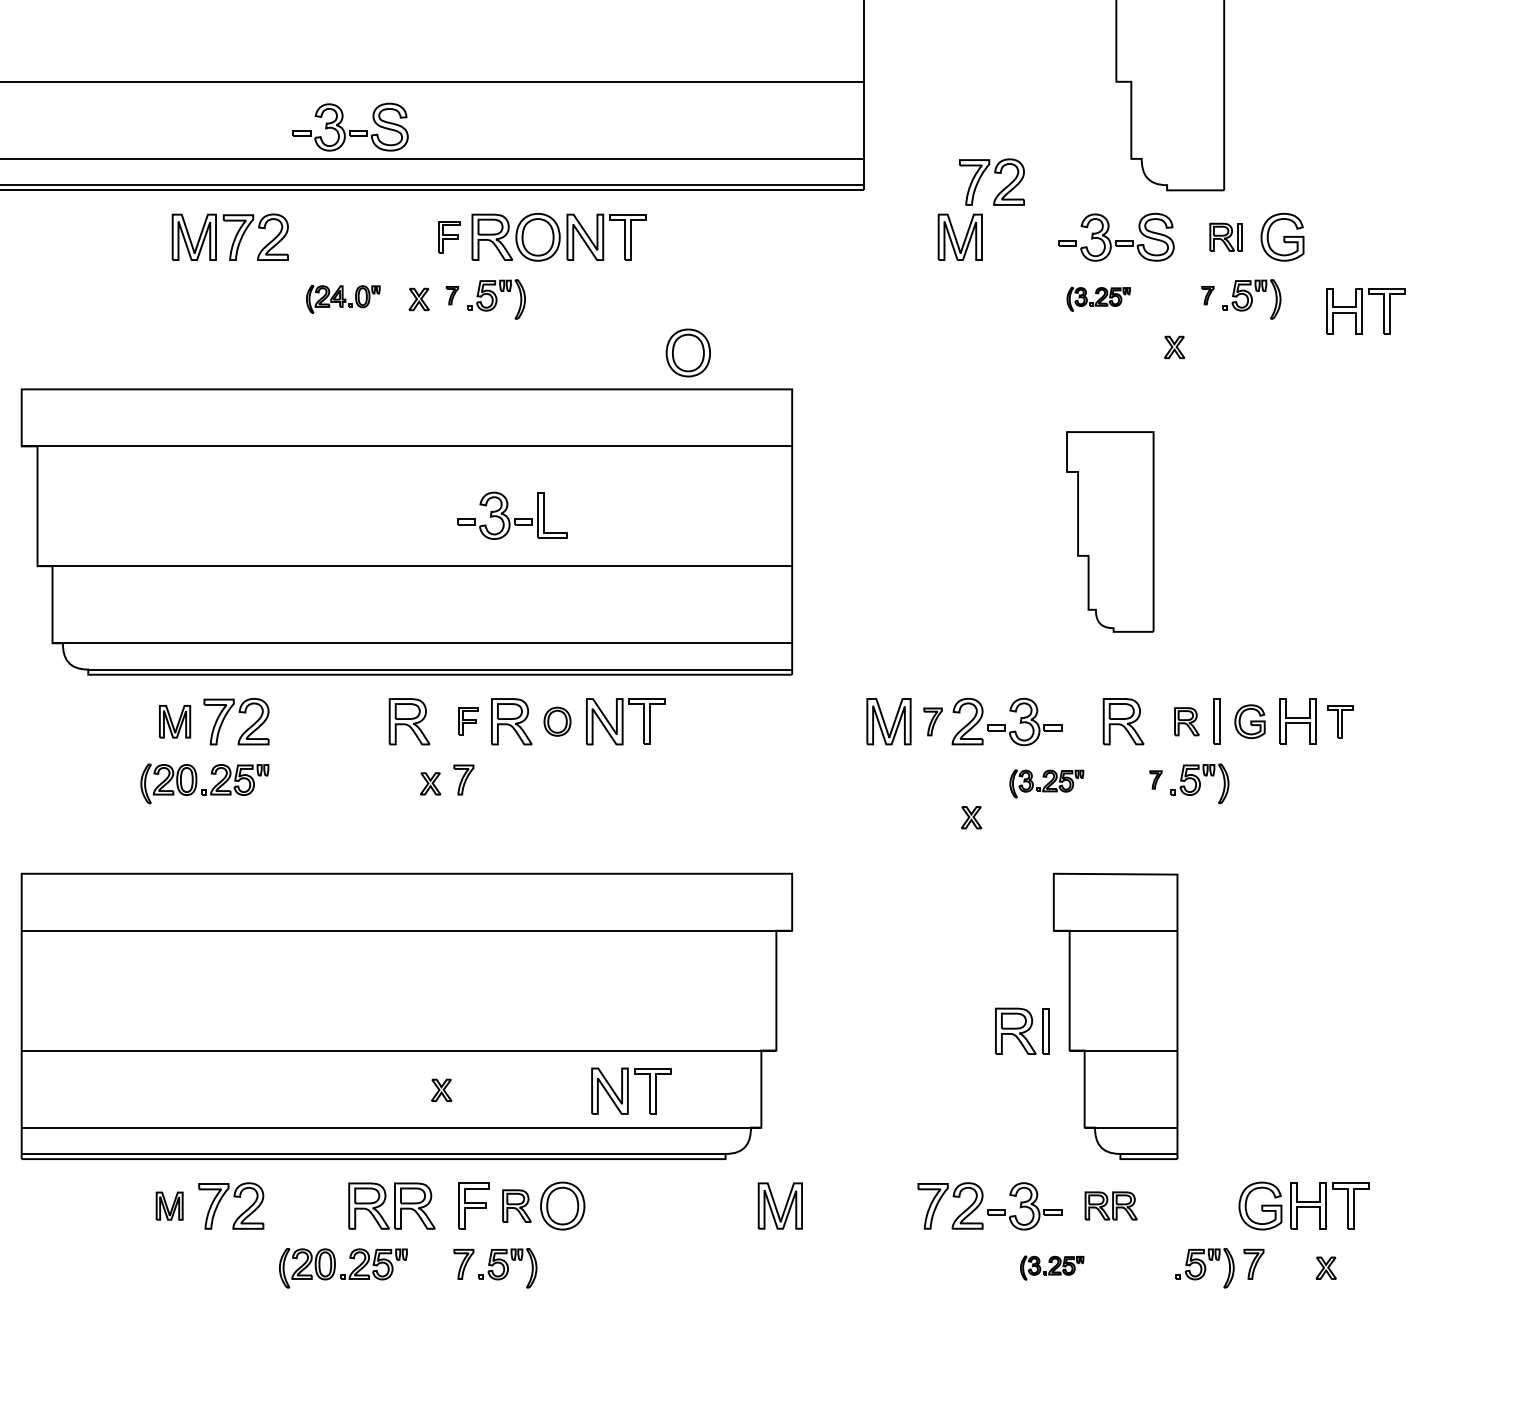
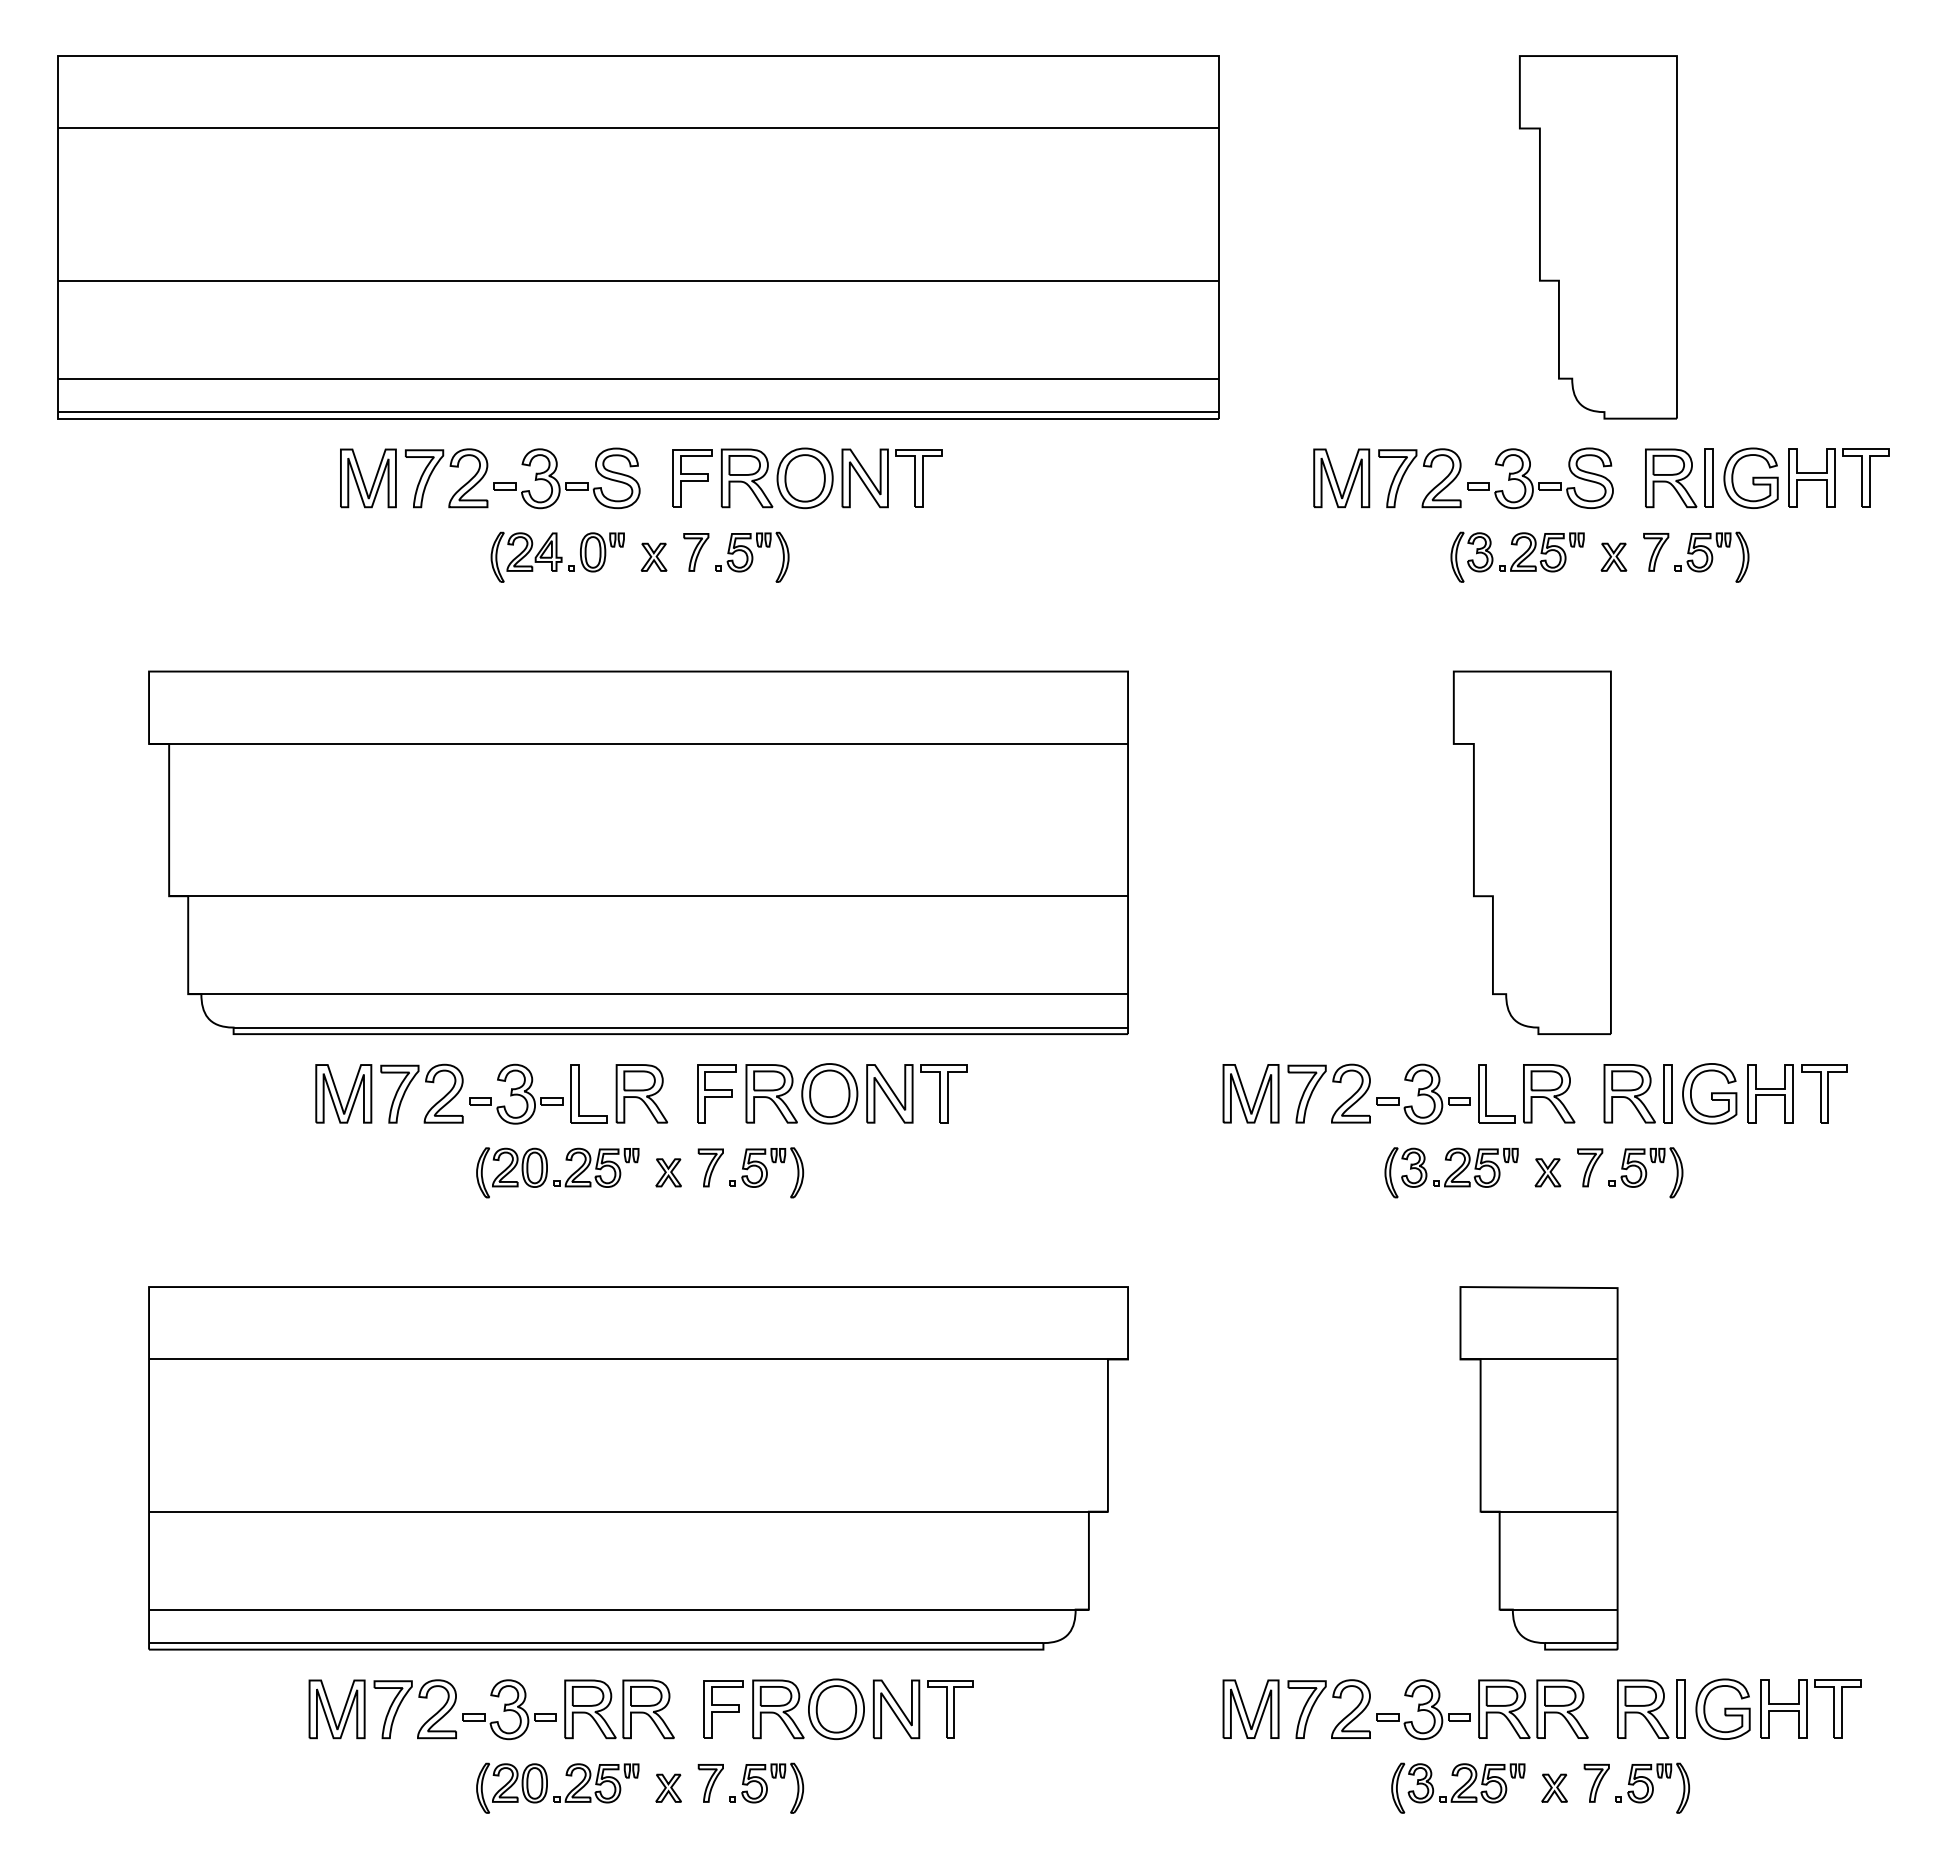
part: (350, 127) -> (566, 478), moved
part: (994, 172) -> (1423, 466), moved
part: (449, 237) -> (692, 478), size x1.43
part: (1226, 237) -> (1679, 478), size x1.67
part: (452, 295) -> (696, 552), size x1.67
part: (1208, 295) -> (1656, 552), size x1.67
part: (343, 298) -> (557, 556), size x1.43
part: (1098, 298) -> (1517, 556), size x1.67
part: (1365, 310) -> (1838, 477), moved
part: (1174, 346) -> (1613, 556), moved
part: (687, 353) -> (995, 625), removed
part: (512, 515) -> (538, 1093), moved
part: (1109, 531) -> (1531, 852), size x1.43
part: (174, 721) -> (343, 1093), size x1.43
part: (468, 721) -> (716, 1093), size x1.67
part: (557, 721) -> (829, 1093), size x1.67
part: (932, 721) -> (1306, 1093), size x1.67
part: (1074, 721) -> (1486, 1093), added
part: (1186, 721) -> (1629, 1093), size x1.67
part: (1249, 721) -> (1709, 1093), size x1.43
part: (1340, 721) -> (1824, 1093), size x1.43
part: (1156, 779) -> (1590, 1167), size x1.67
part: (507, 783) -> (766, 1172), added
part: (1046, 783) -> (1451, 1172), size x1.43
part: (204, 789) -> (557, 1180), moved
part: (971, 817) -> (1547, 1172), moved
part: (1022, 1030) -> (1651, 1708), moved
part: (441, 1089) -> (668, 1787), moved
part: (630, 1091) -> (922, 1709), moved
part: (779, 1205) -> (1250, 1708), moved
part: (1111, 1205) -> (1533, 1708), size x1.67
part: (169, 1206) -> (336, 1709), size x1.67
part: (305, 1206) -> (509, 1709), added
part: (517, 1206) -> (778, 1709), size x1.43
part: (1253, 1263) -> (1596, 1782), moved
part: (1052, 1267) -> (1458, 1787), size x1.67
part: (1326, 1267) -> (1554, 1787), moved

